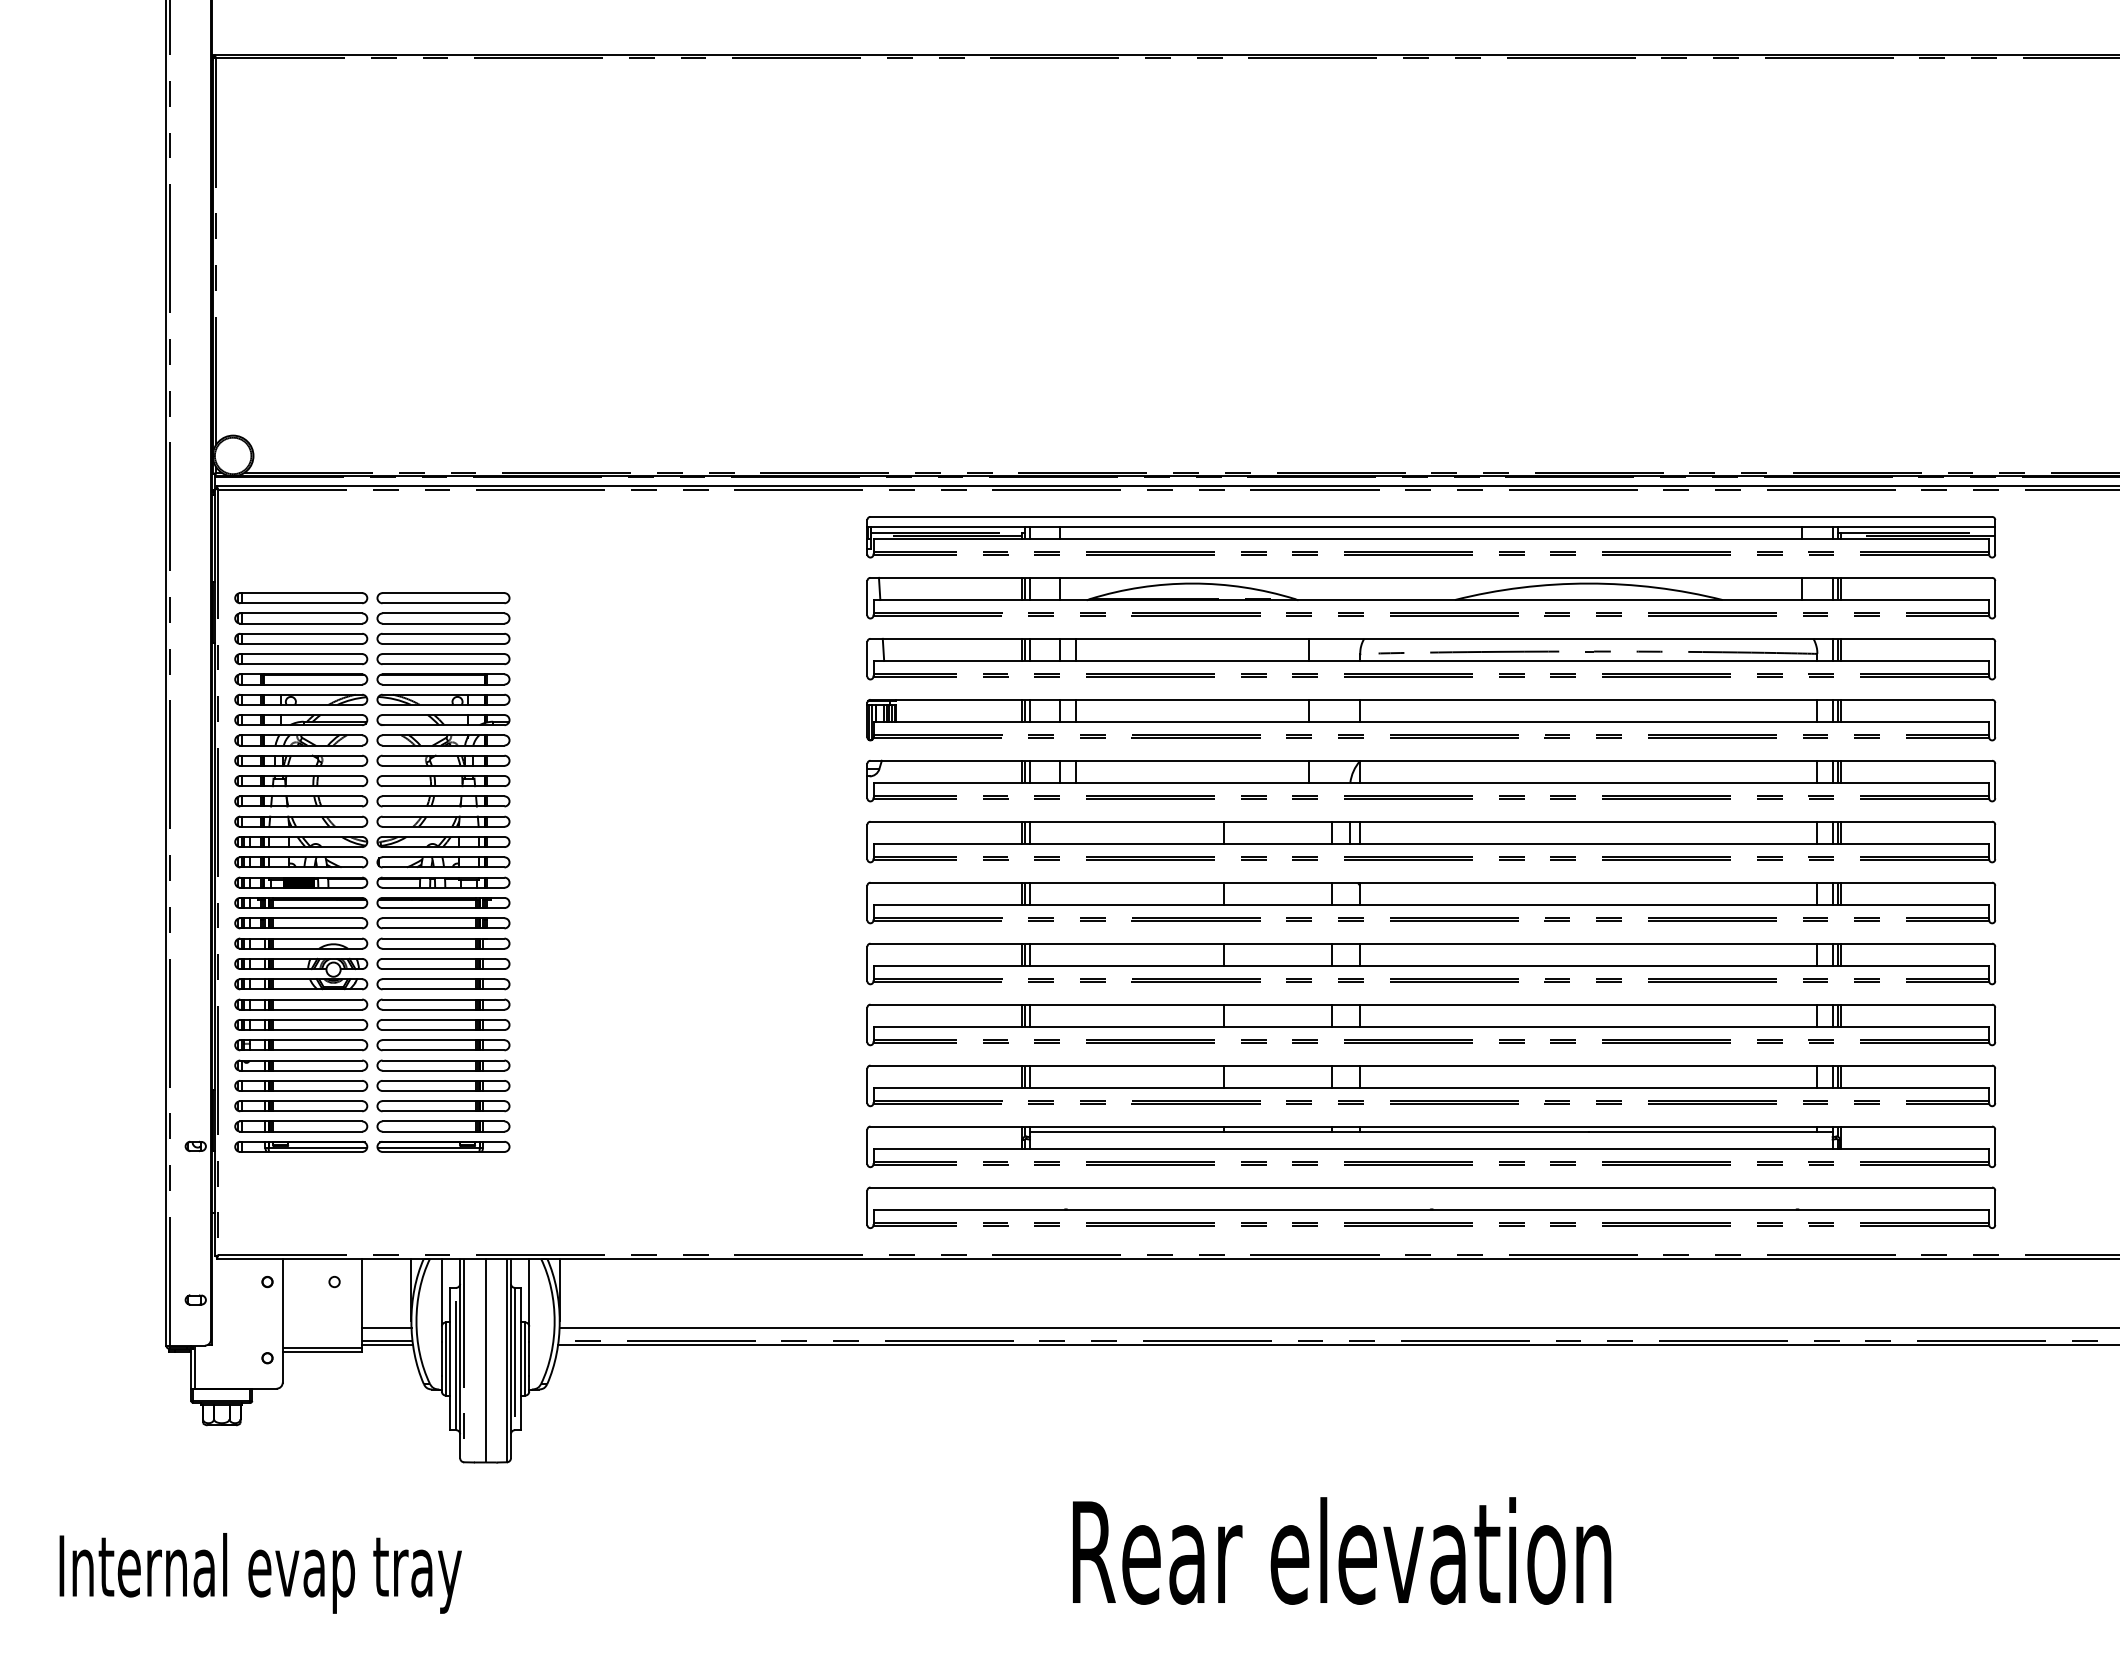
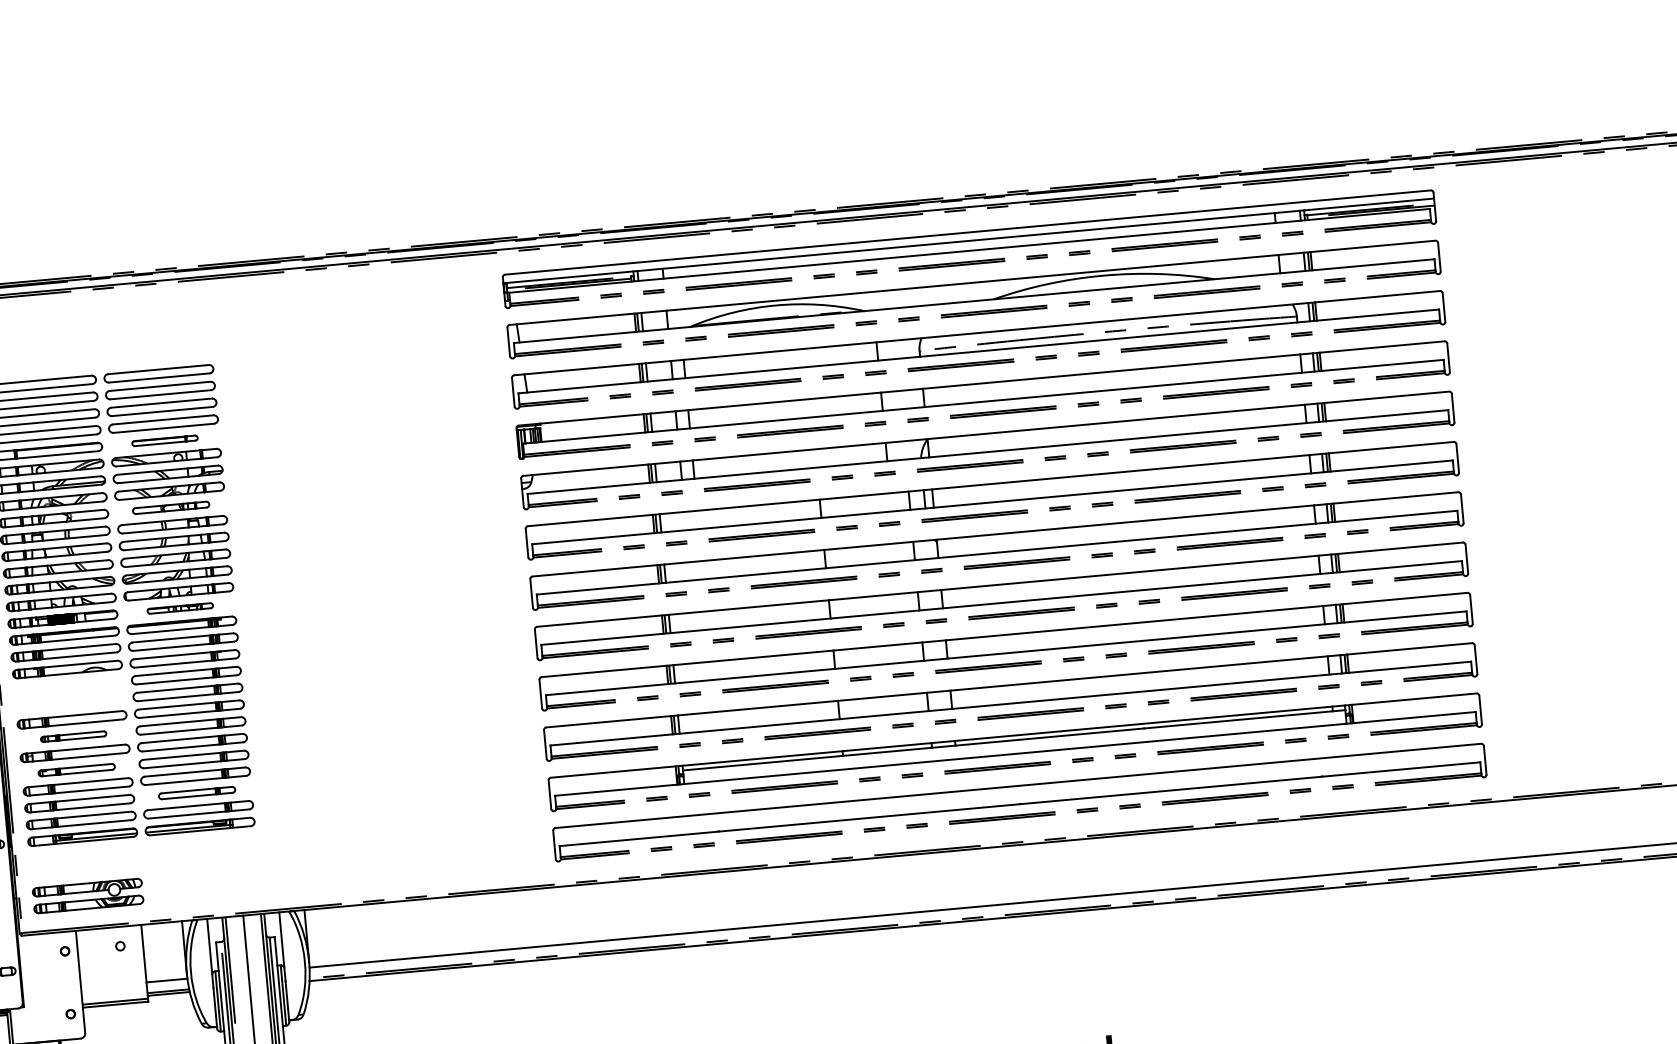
part: (443, 679) -> (165, 440), size x0.6
part: (443, 760) -> (171, 507), size x0.7
part: (443, 882) -> (180, 608), size x0.6
part: (301, 973) -> (88, 895), moved
part: (301, 1024) -> (73, 736), size x0.6
part: (301, 1065) -> (76, 770), size x0.7
part: (443, 1106) -> (197, 793), size x0.7

